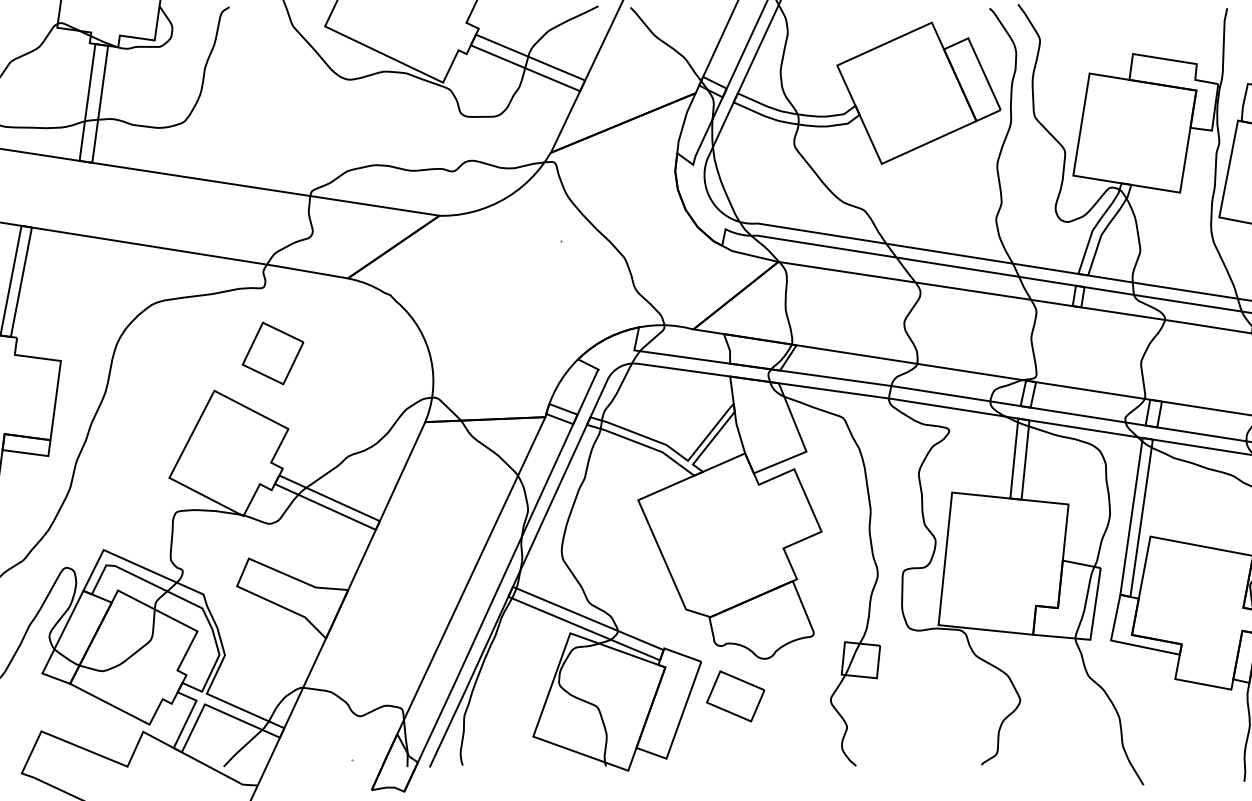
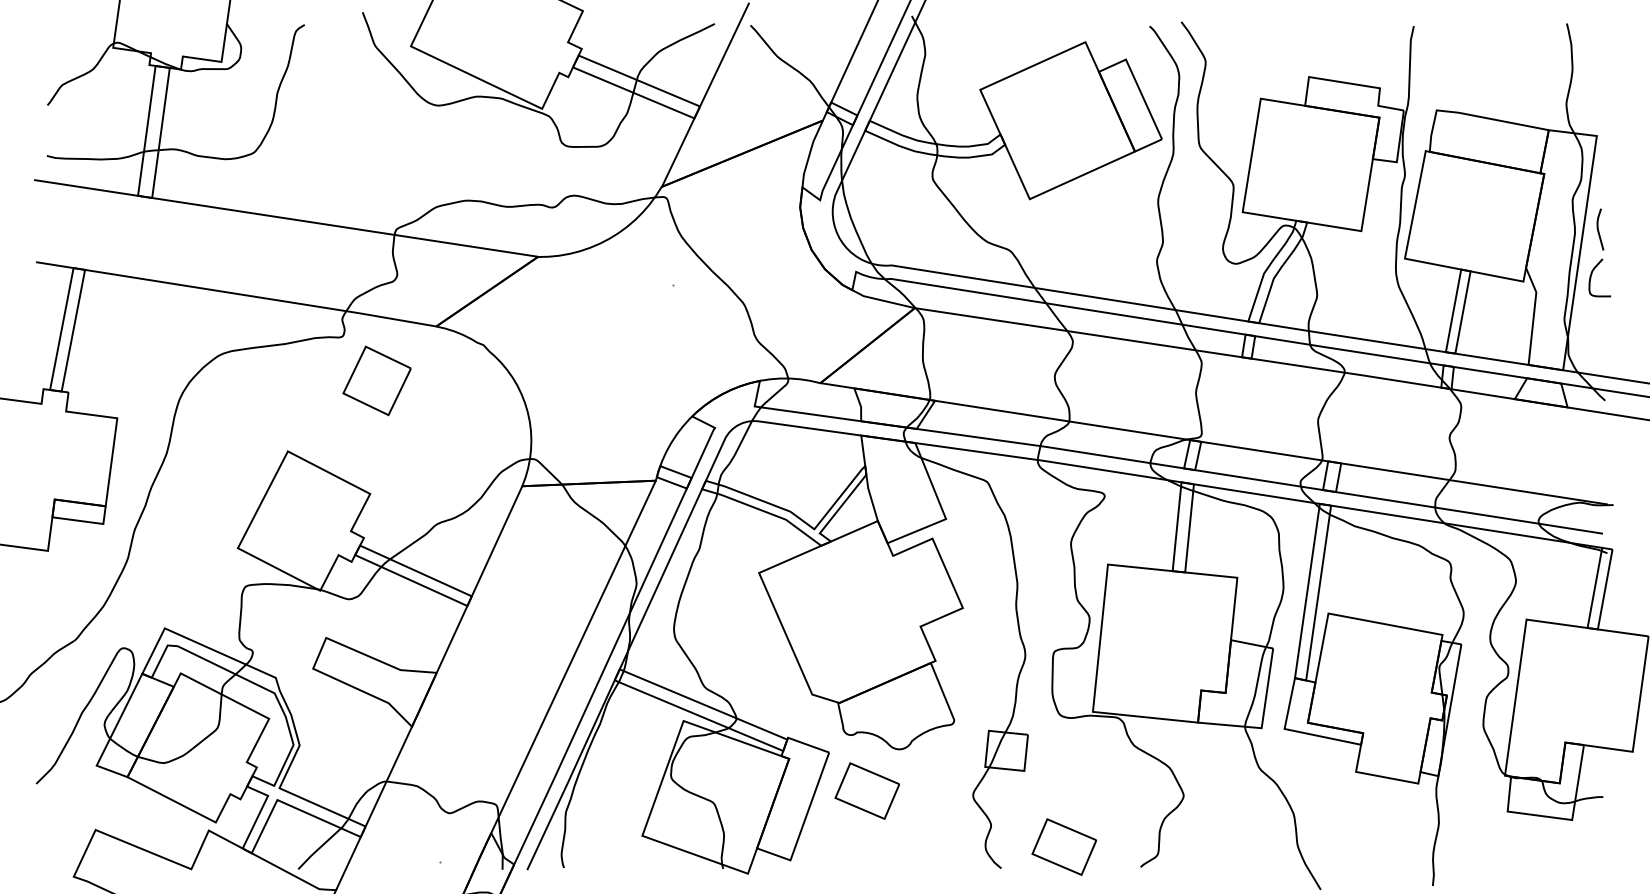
part: (272, 353) -> (376, 380), moved
part: (912, 746) -> (1063, 846), added

